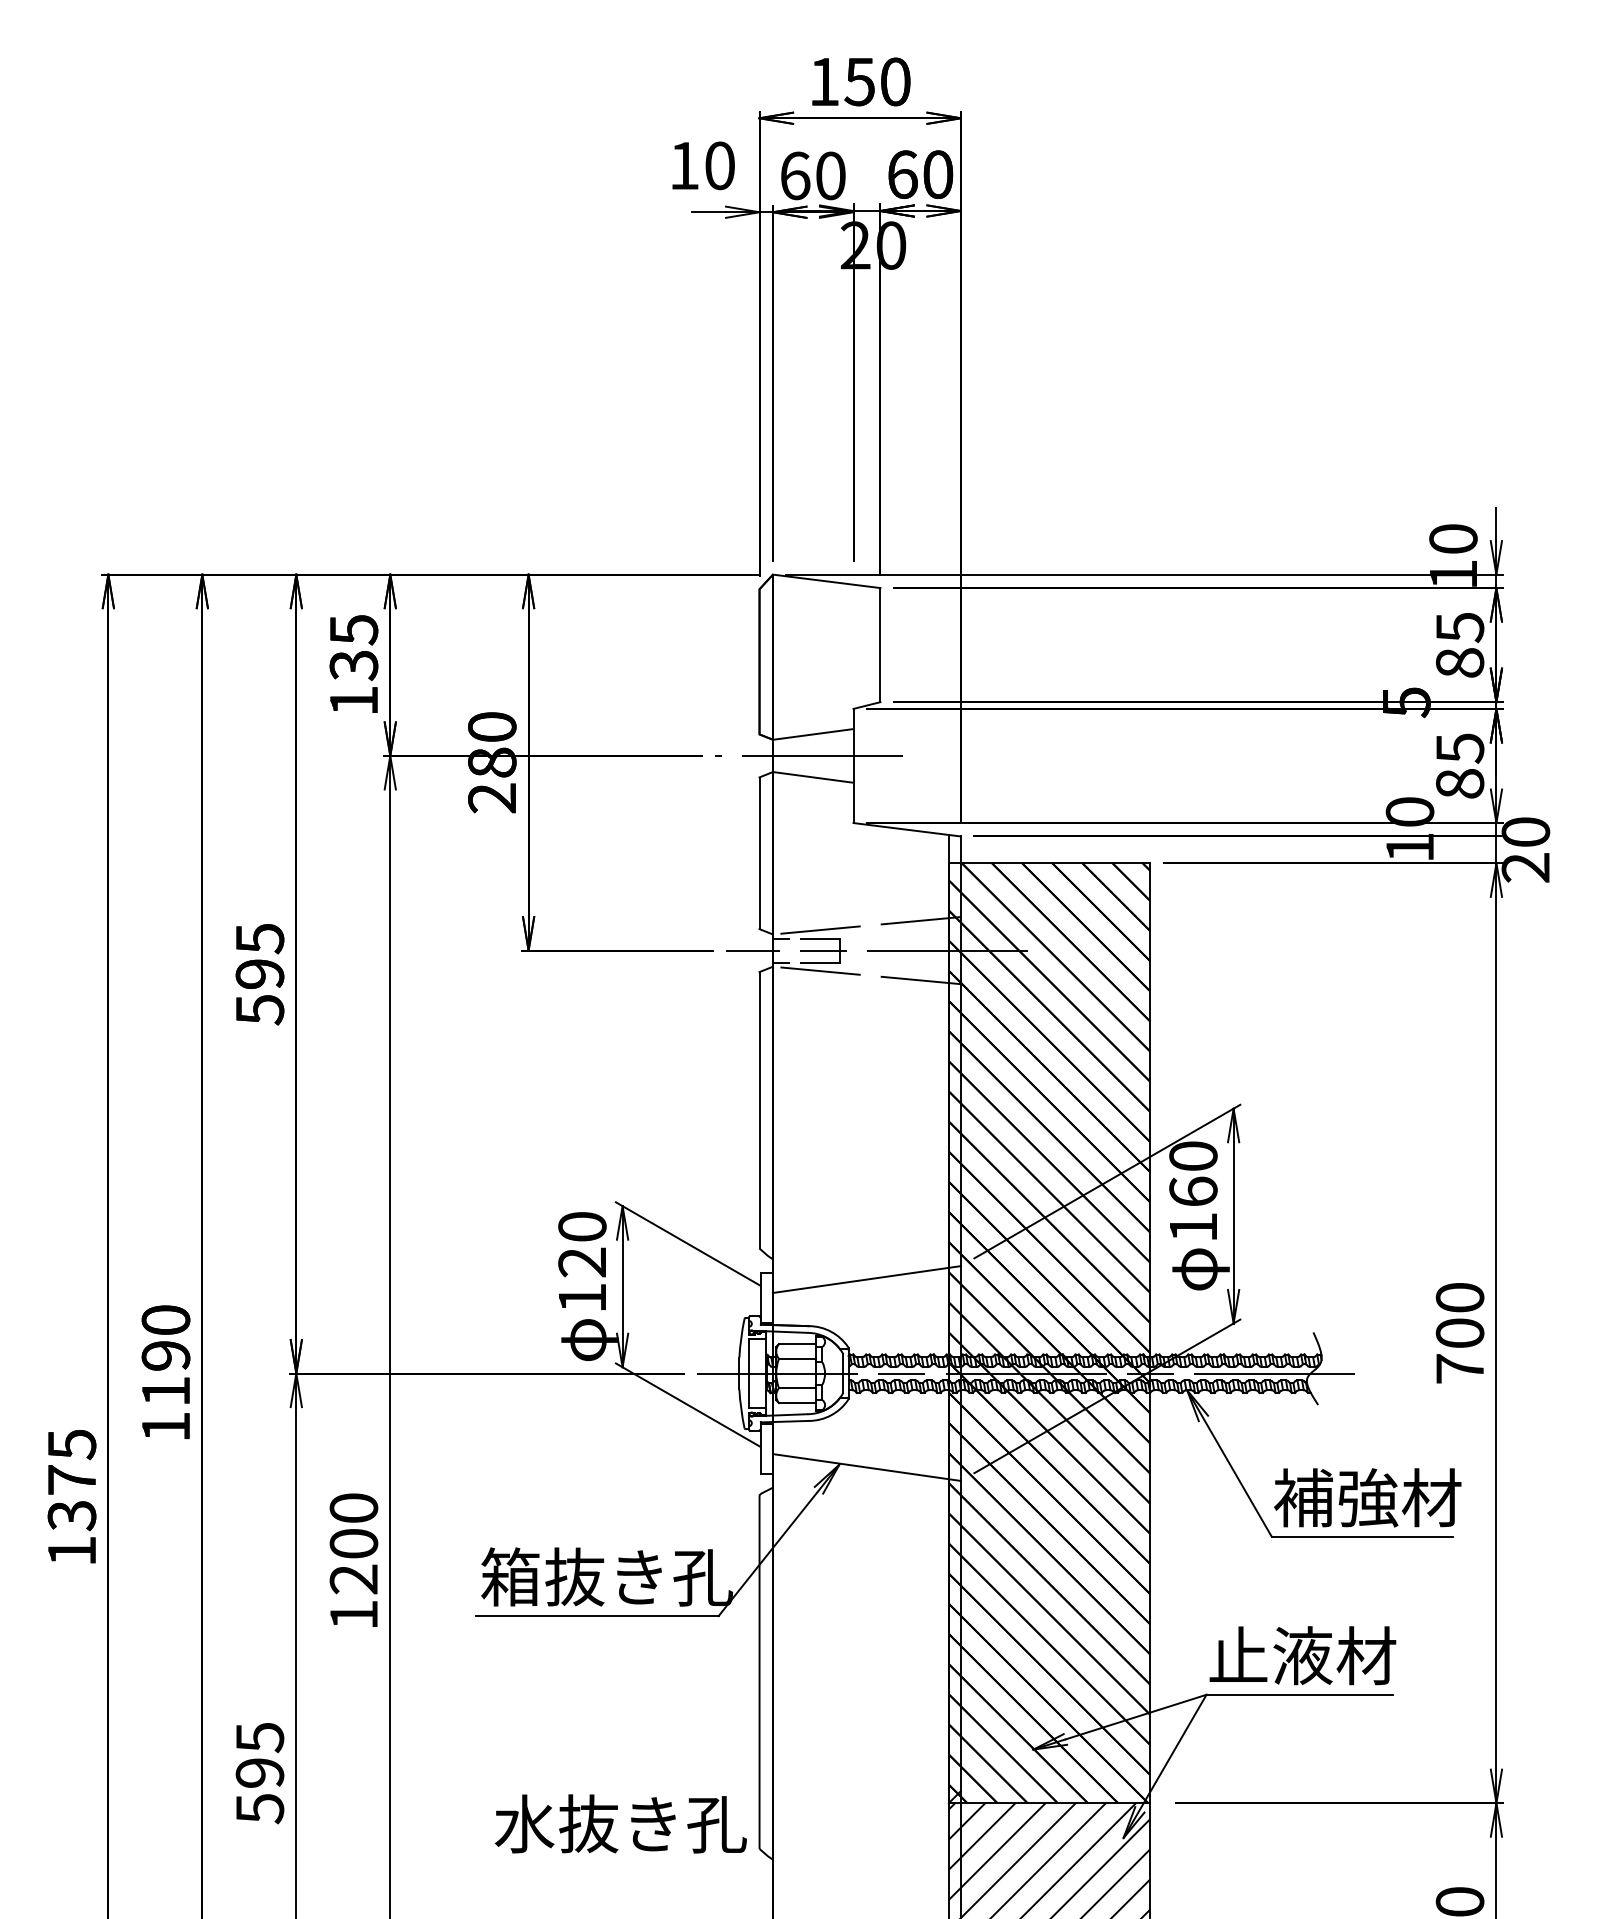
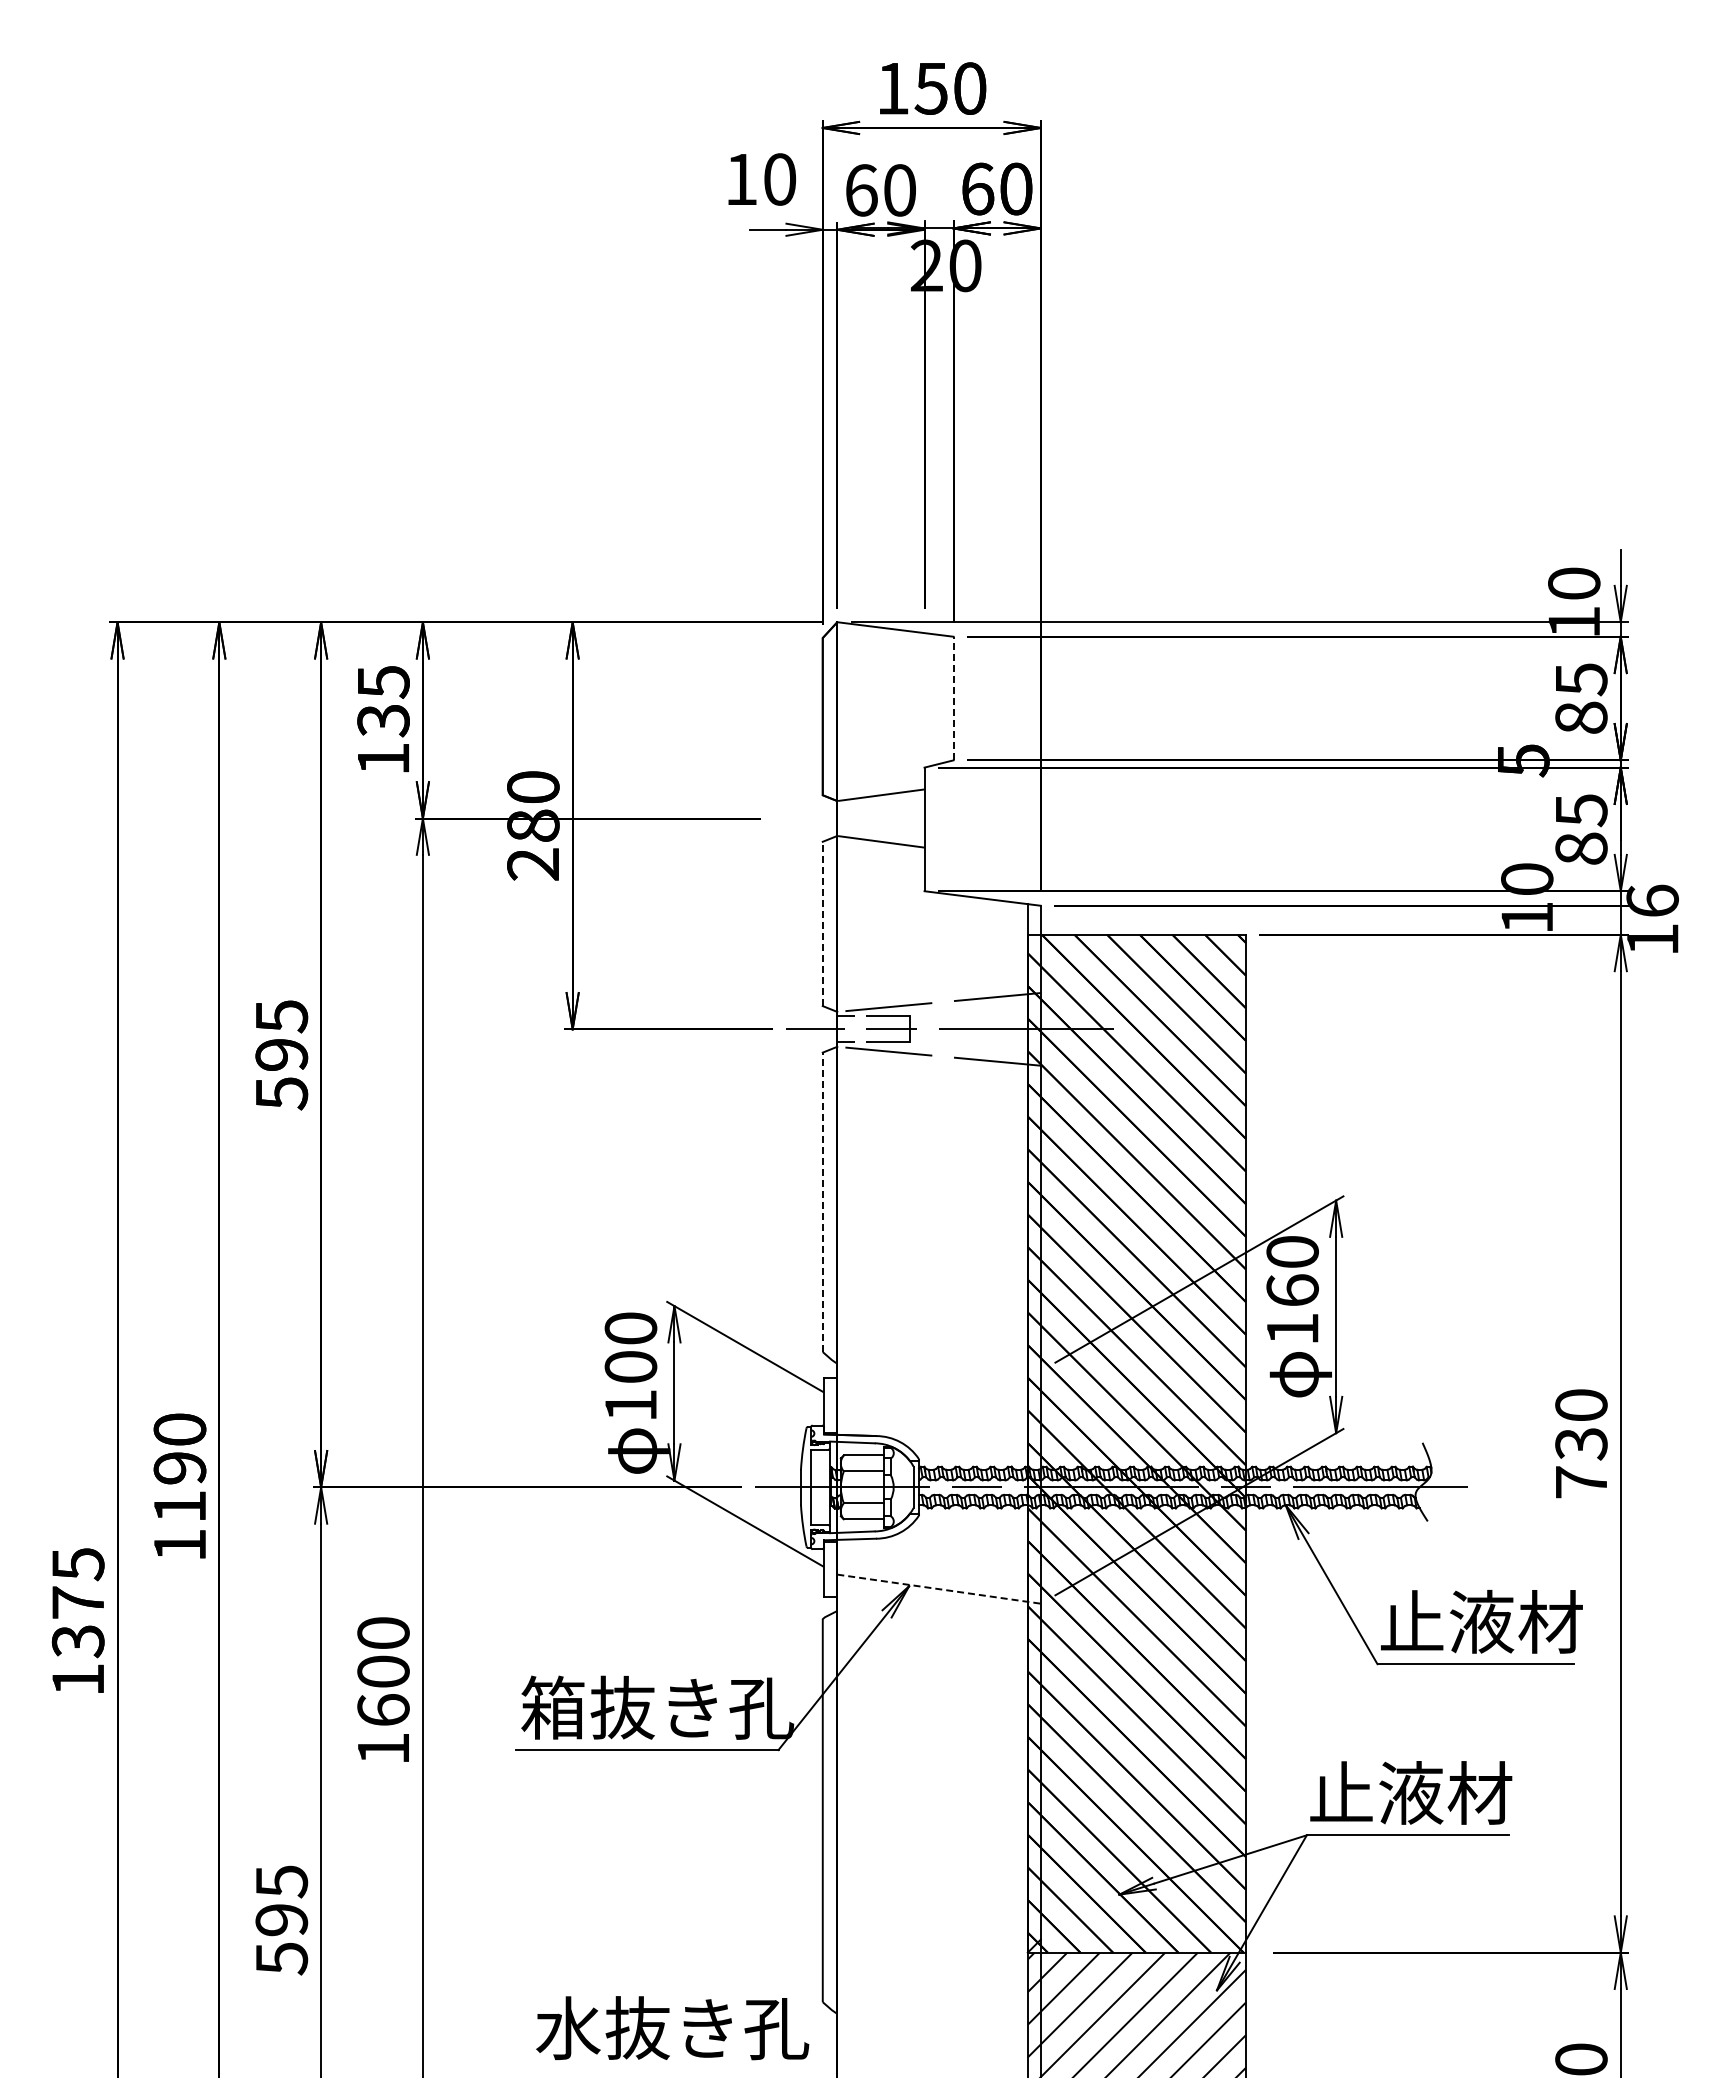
line: (880, 645) -> (953, 698), solid -> dashed
line: (808, 755) -> (875, 818), removed
text: (1525, 849) -> (1652, 919), 20 -> 16
line: (759, 852) -> (822, 923), solid -> dashed
line: (759, 1110) -> (822, 1202), solid -> dashed
text: (582, 1262) -> (630, 1367), 120 -> 100
line: (866, 1279) -> (938, 1385), removed
text: (1460, 1333) -> (1581, 1444), 700 -> 730
line: (867, 1467) -> (939, 1589), solid -> dashed
text: (1335, 1497) -> (1446, 1621), 補強材 -> 止液材
text: (353, 1579) -> (383, 1710), 1200 -> 1600
text: (620, 1824) -> (672, 2028), moved

